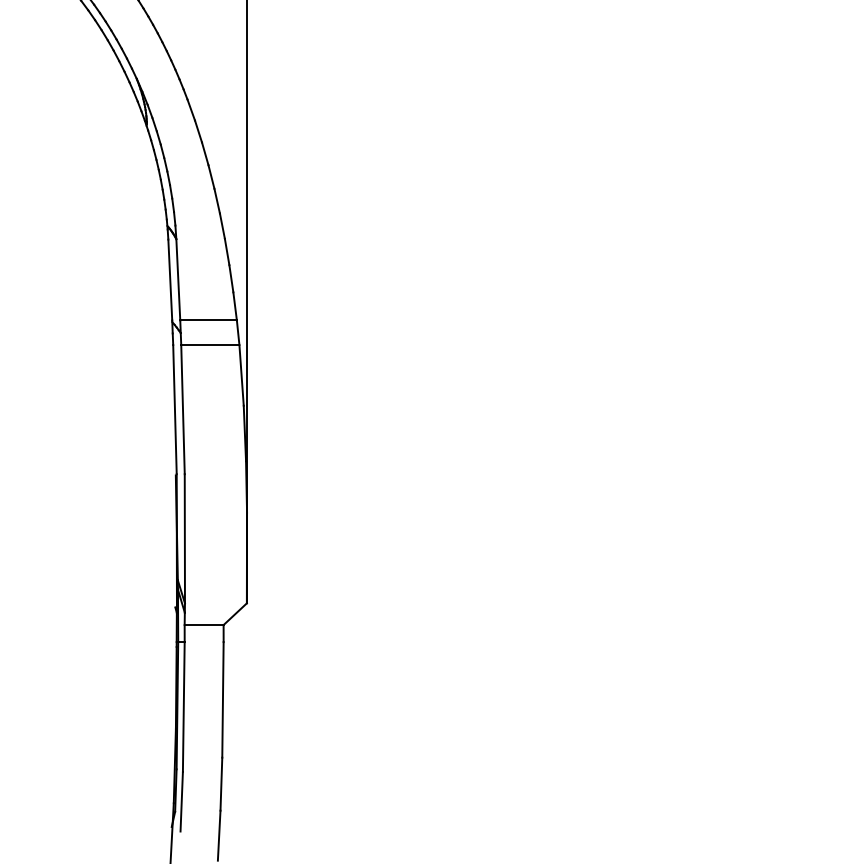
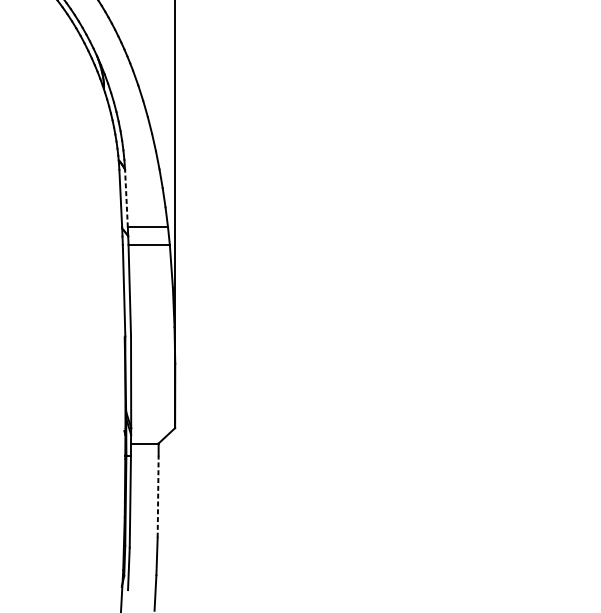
line: (178, 279) -> (126, 198), solid -> dashed
line: (222, 699) -> (157, 496), solid -> dashed

